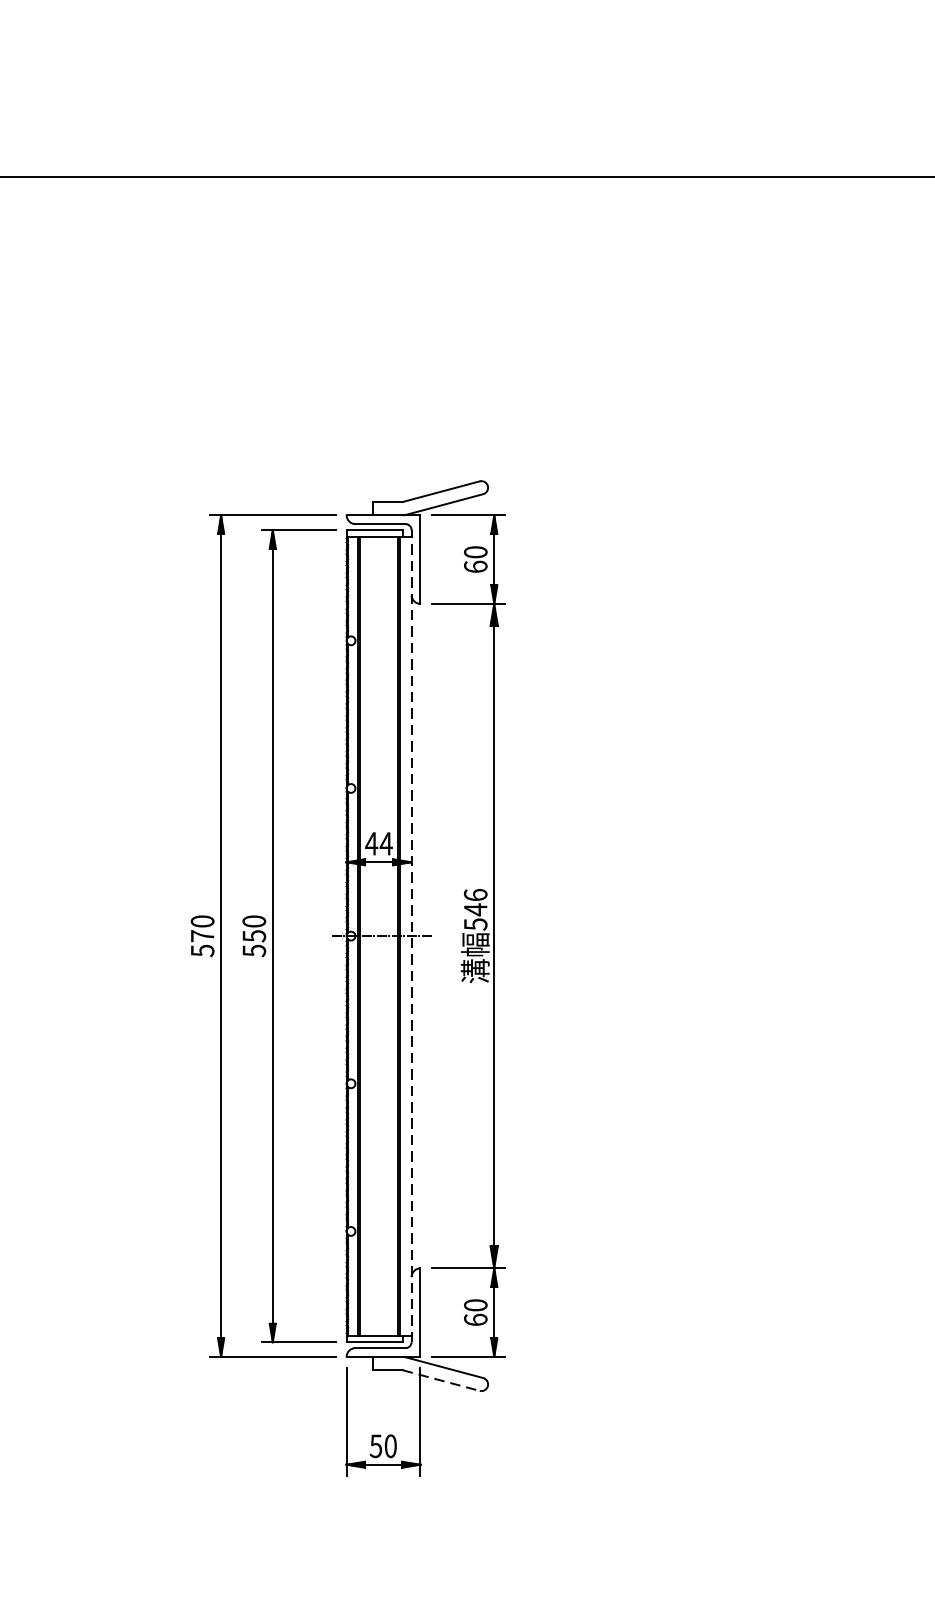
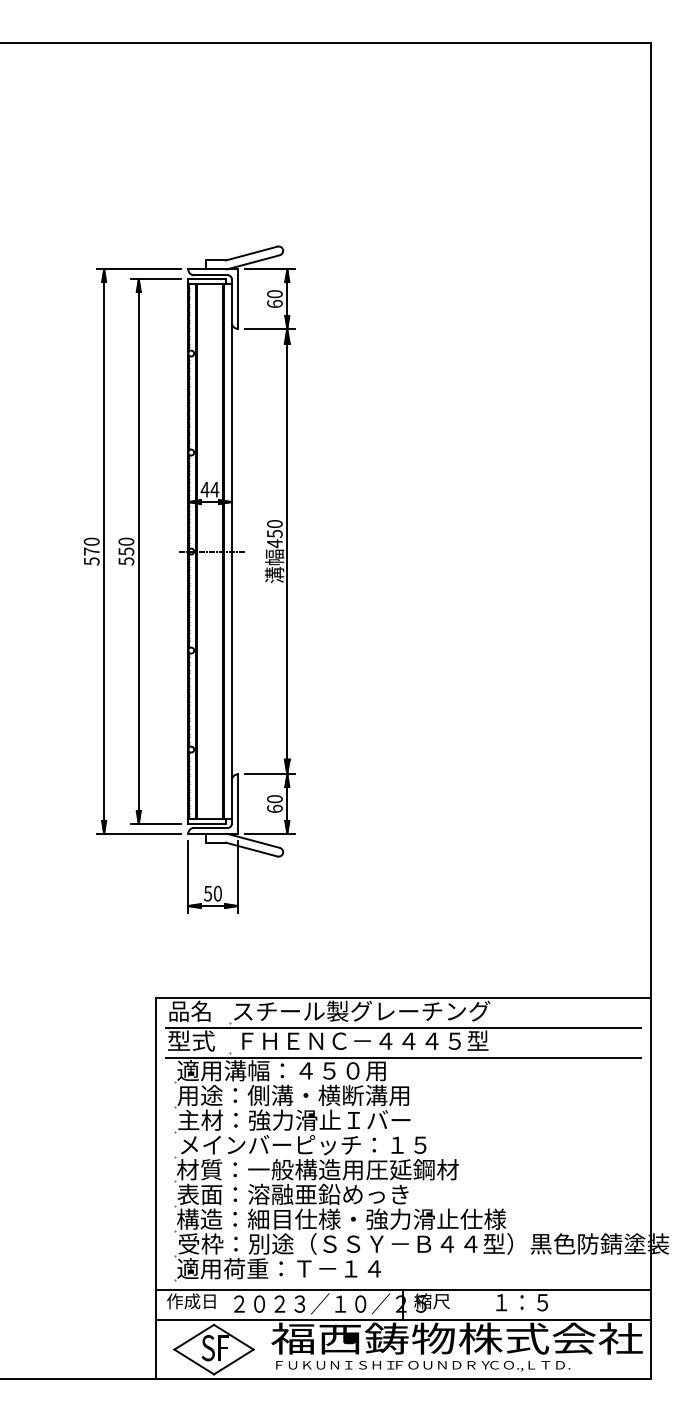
text: (475, 910) -> (274, 534), 546 -> 450
line: (411, 935) -> (231, 551), dashed -> solid
line: (440, 1380) -> (251, 849), dashed -> solid

